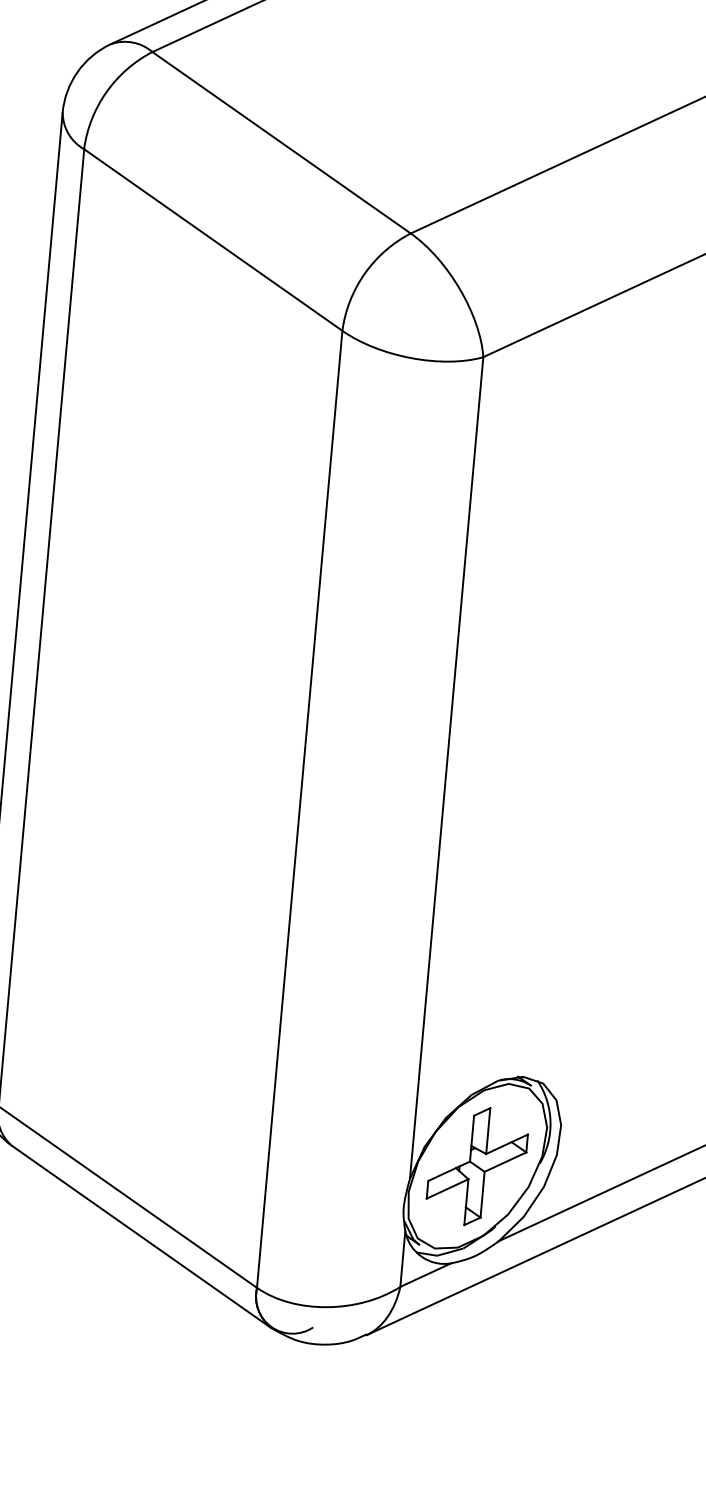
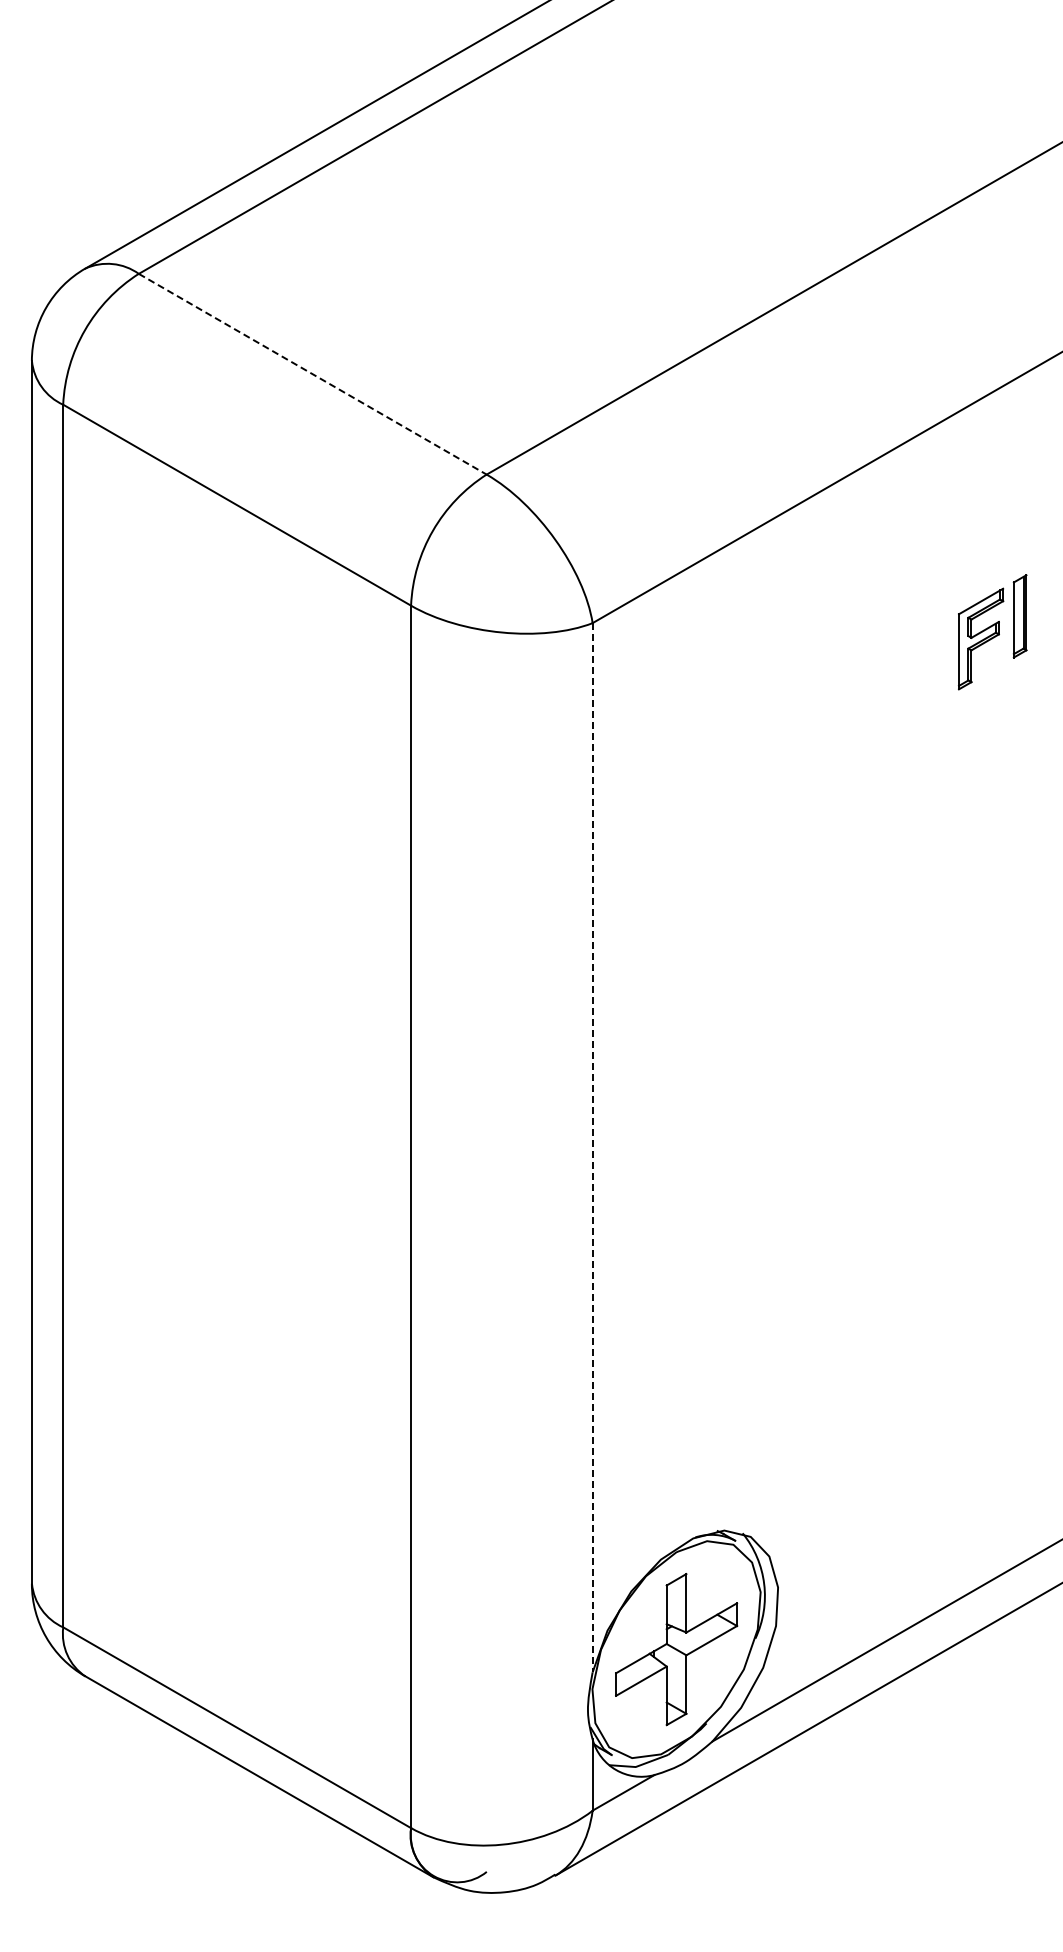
line: (281, 142) -> (312, 374), solid -> dashed
line: (446, 767) -> (592, 1147), solid -> dashed

